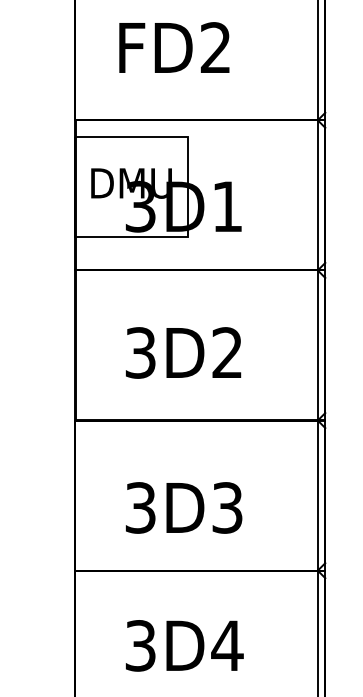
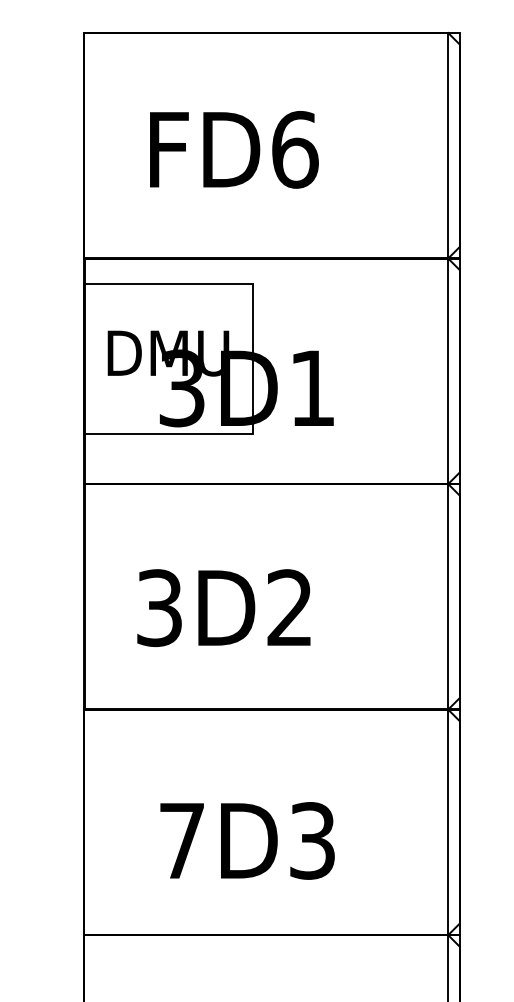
text: (215, 47) -> (294, 149), FD2 -> FD6
text: (183, 352) -> (223, 607), moved
text: (140, 507) -> (181, 840), 3D3 -> 7D3

